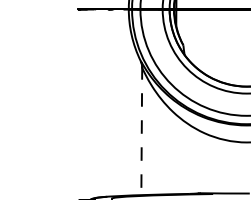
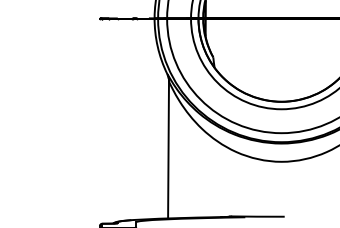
line: (141, 131) -> (168, 149), dashed -> solid

